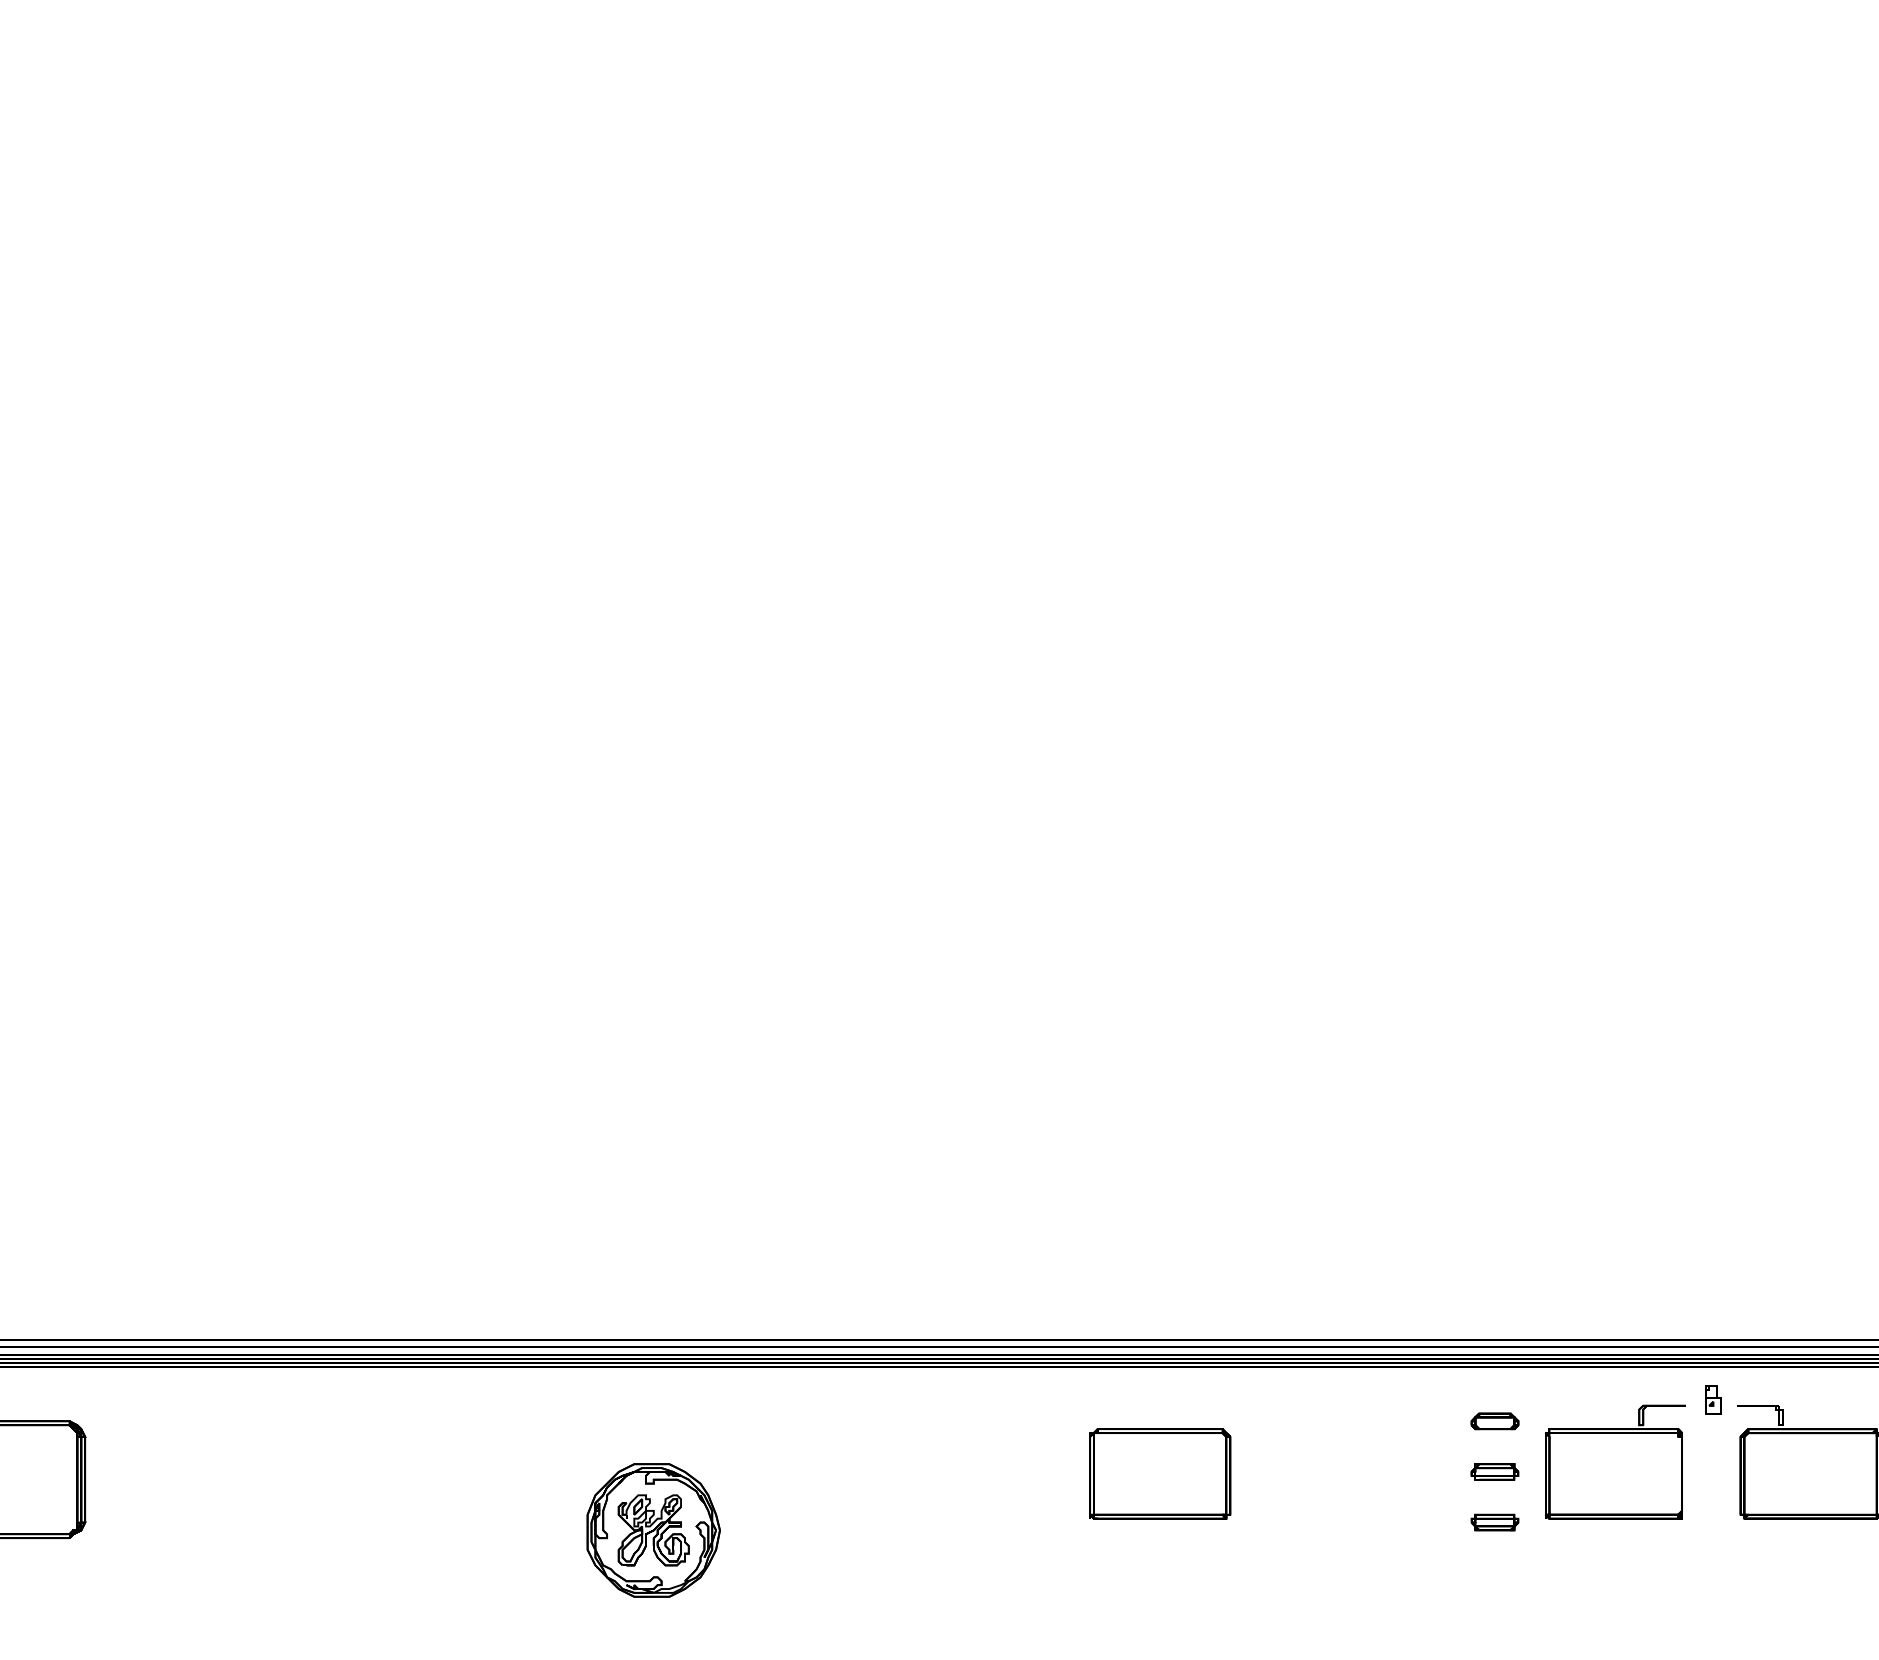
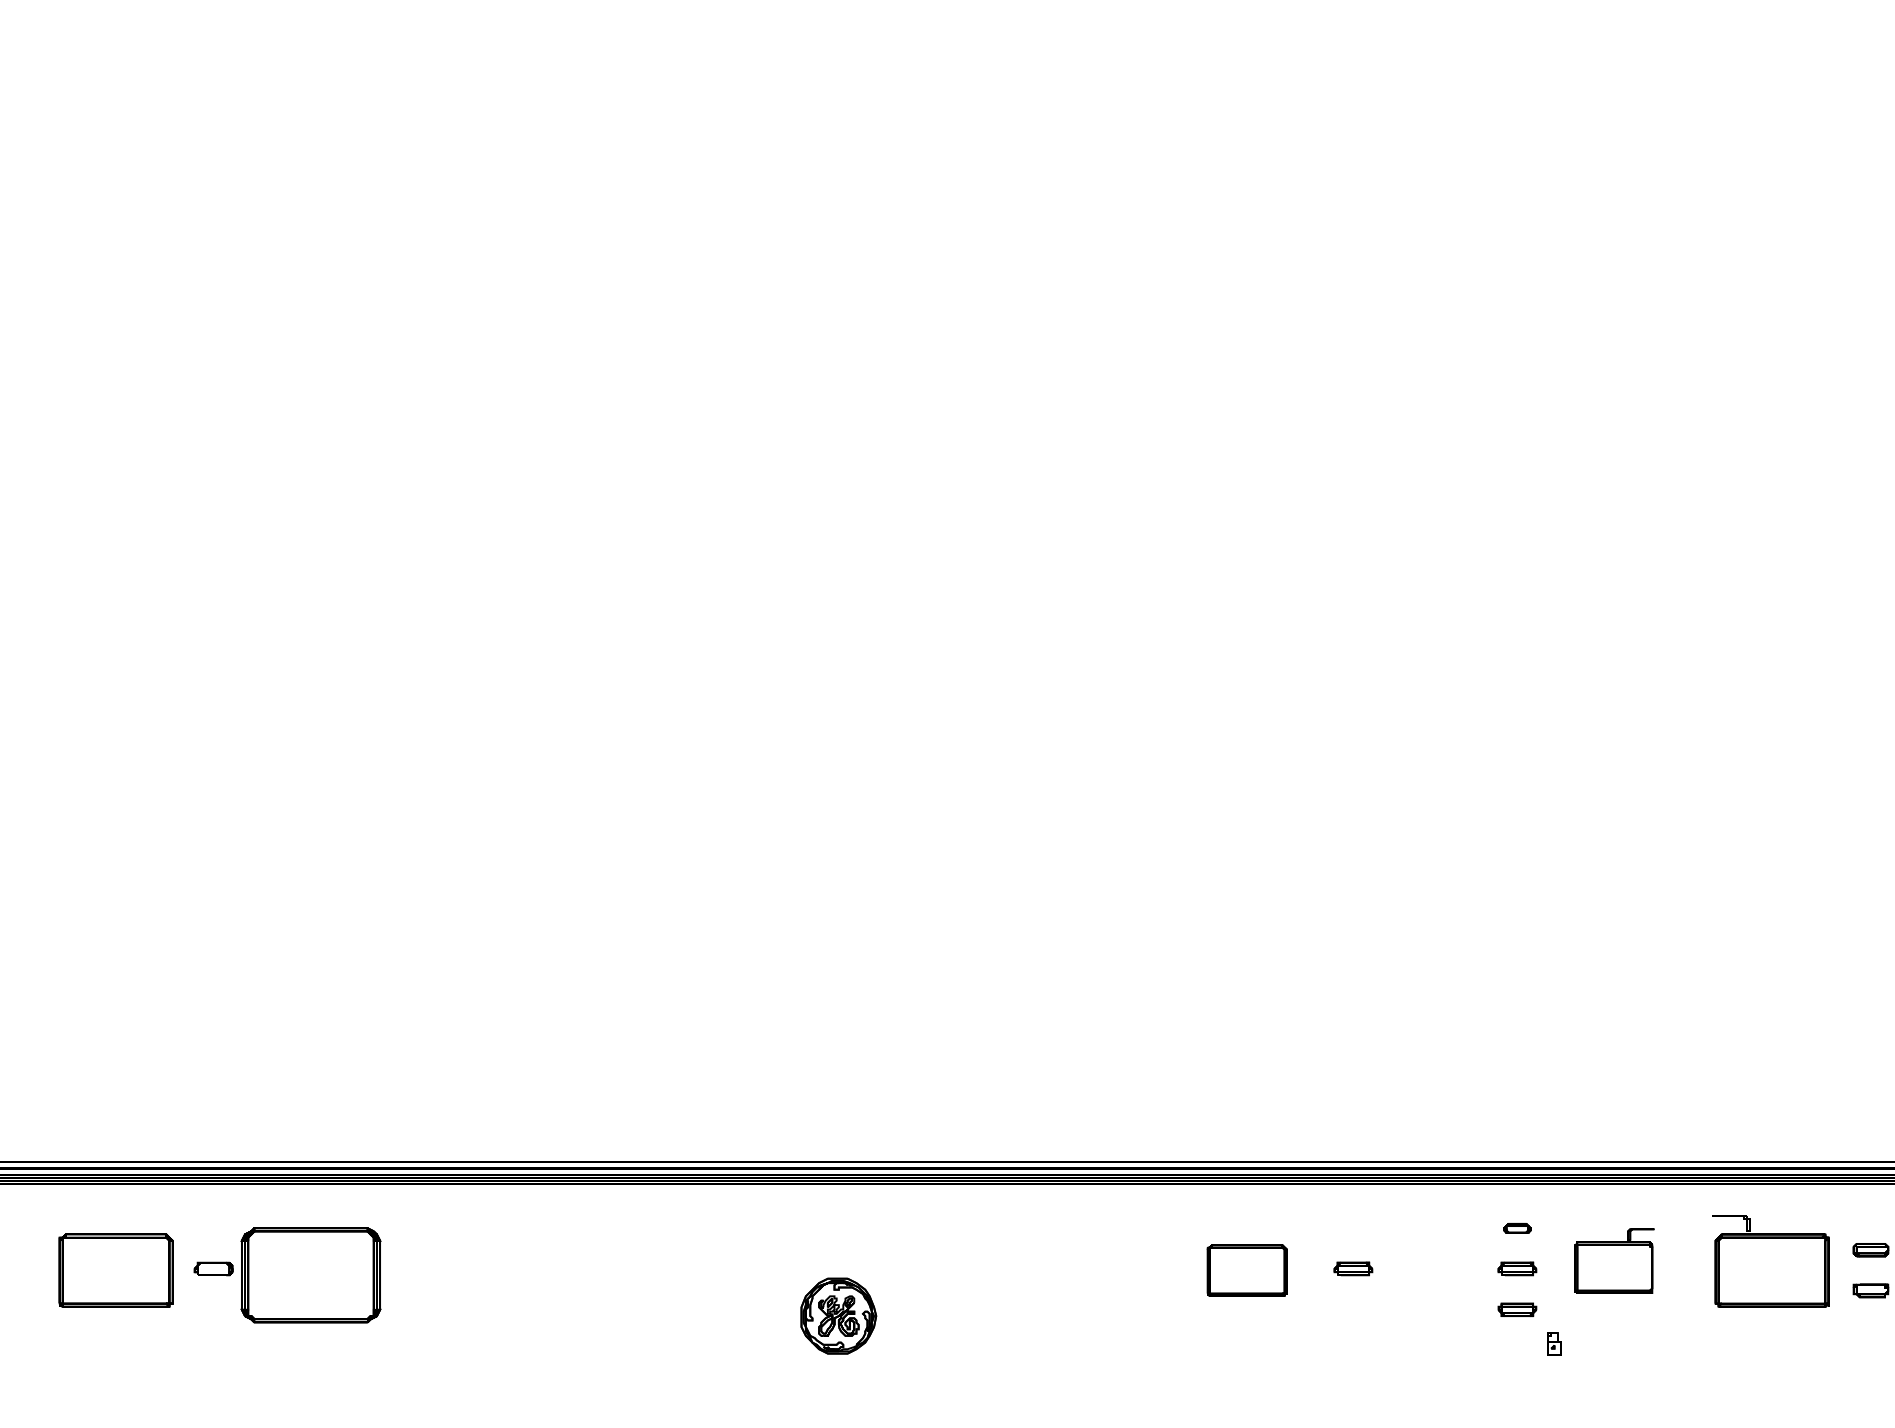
part: (1713, 1399) -> (1554, 1343), moved
part: (1495, 1421) -> (1517, 1228), size x0.7
part: (1615, 1461) -> (1614, 1260), size x0.7
part: (1291, 1471) -> (1353, 1268), added
part: (1159, 1473) -> (1246, 1270), size x0.7
part: (653, 1529) -> (838, 1315), size x0.7

